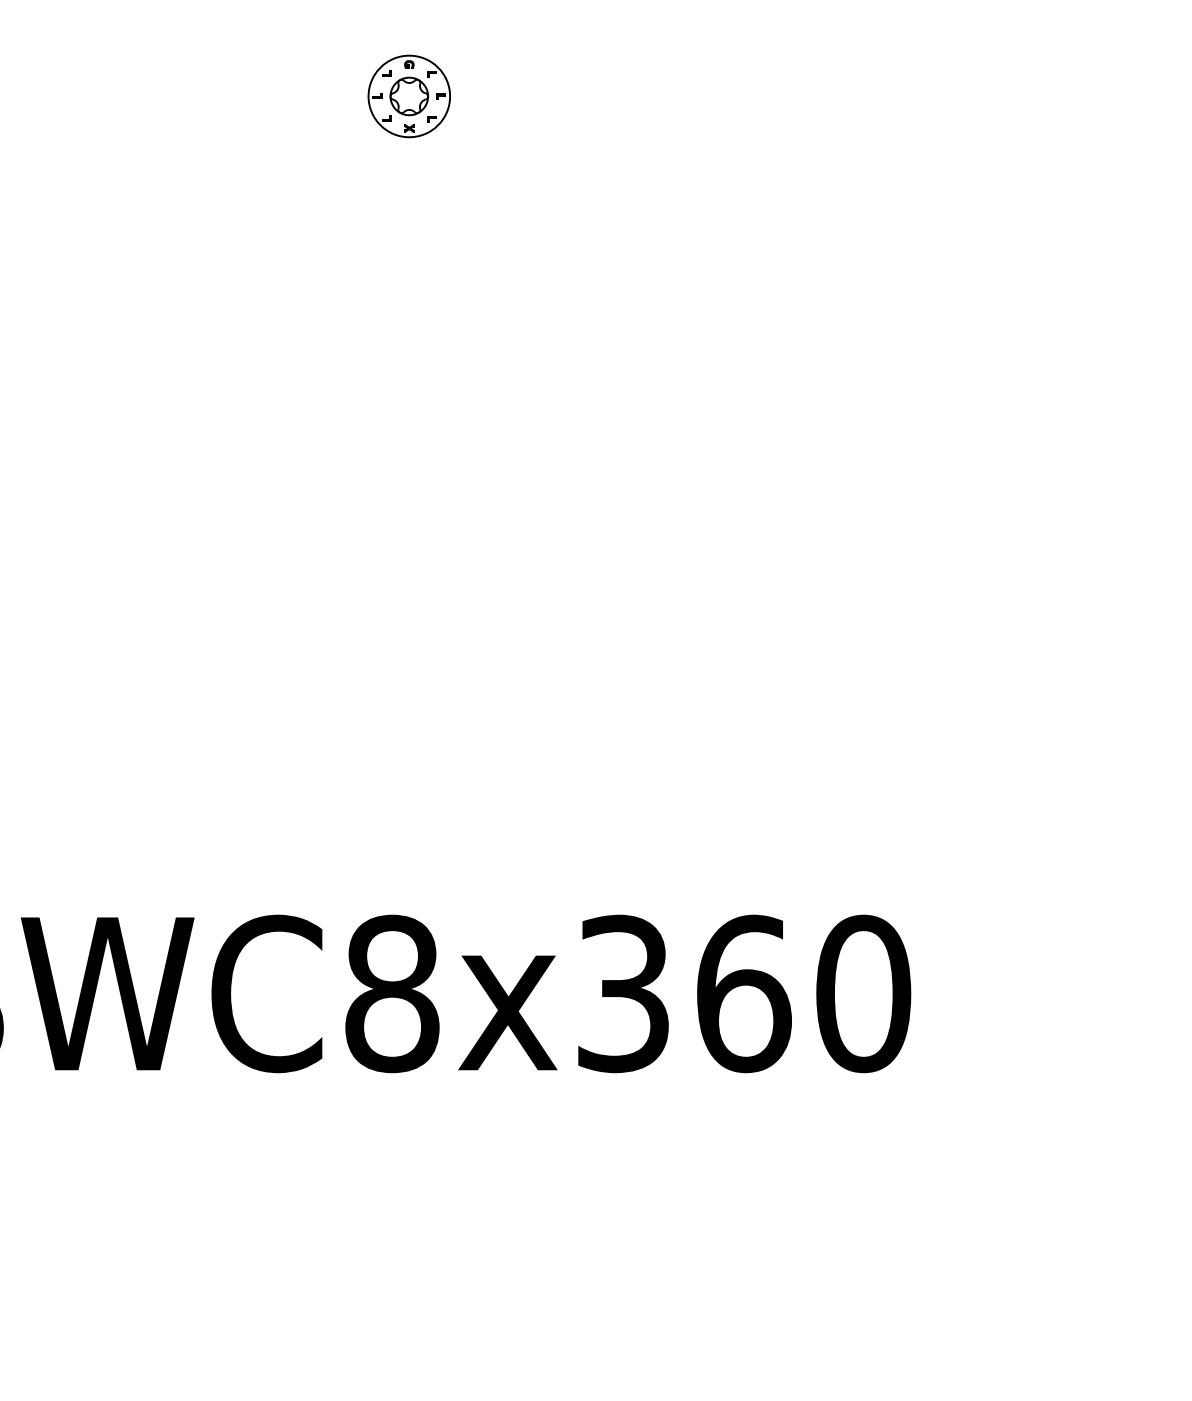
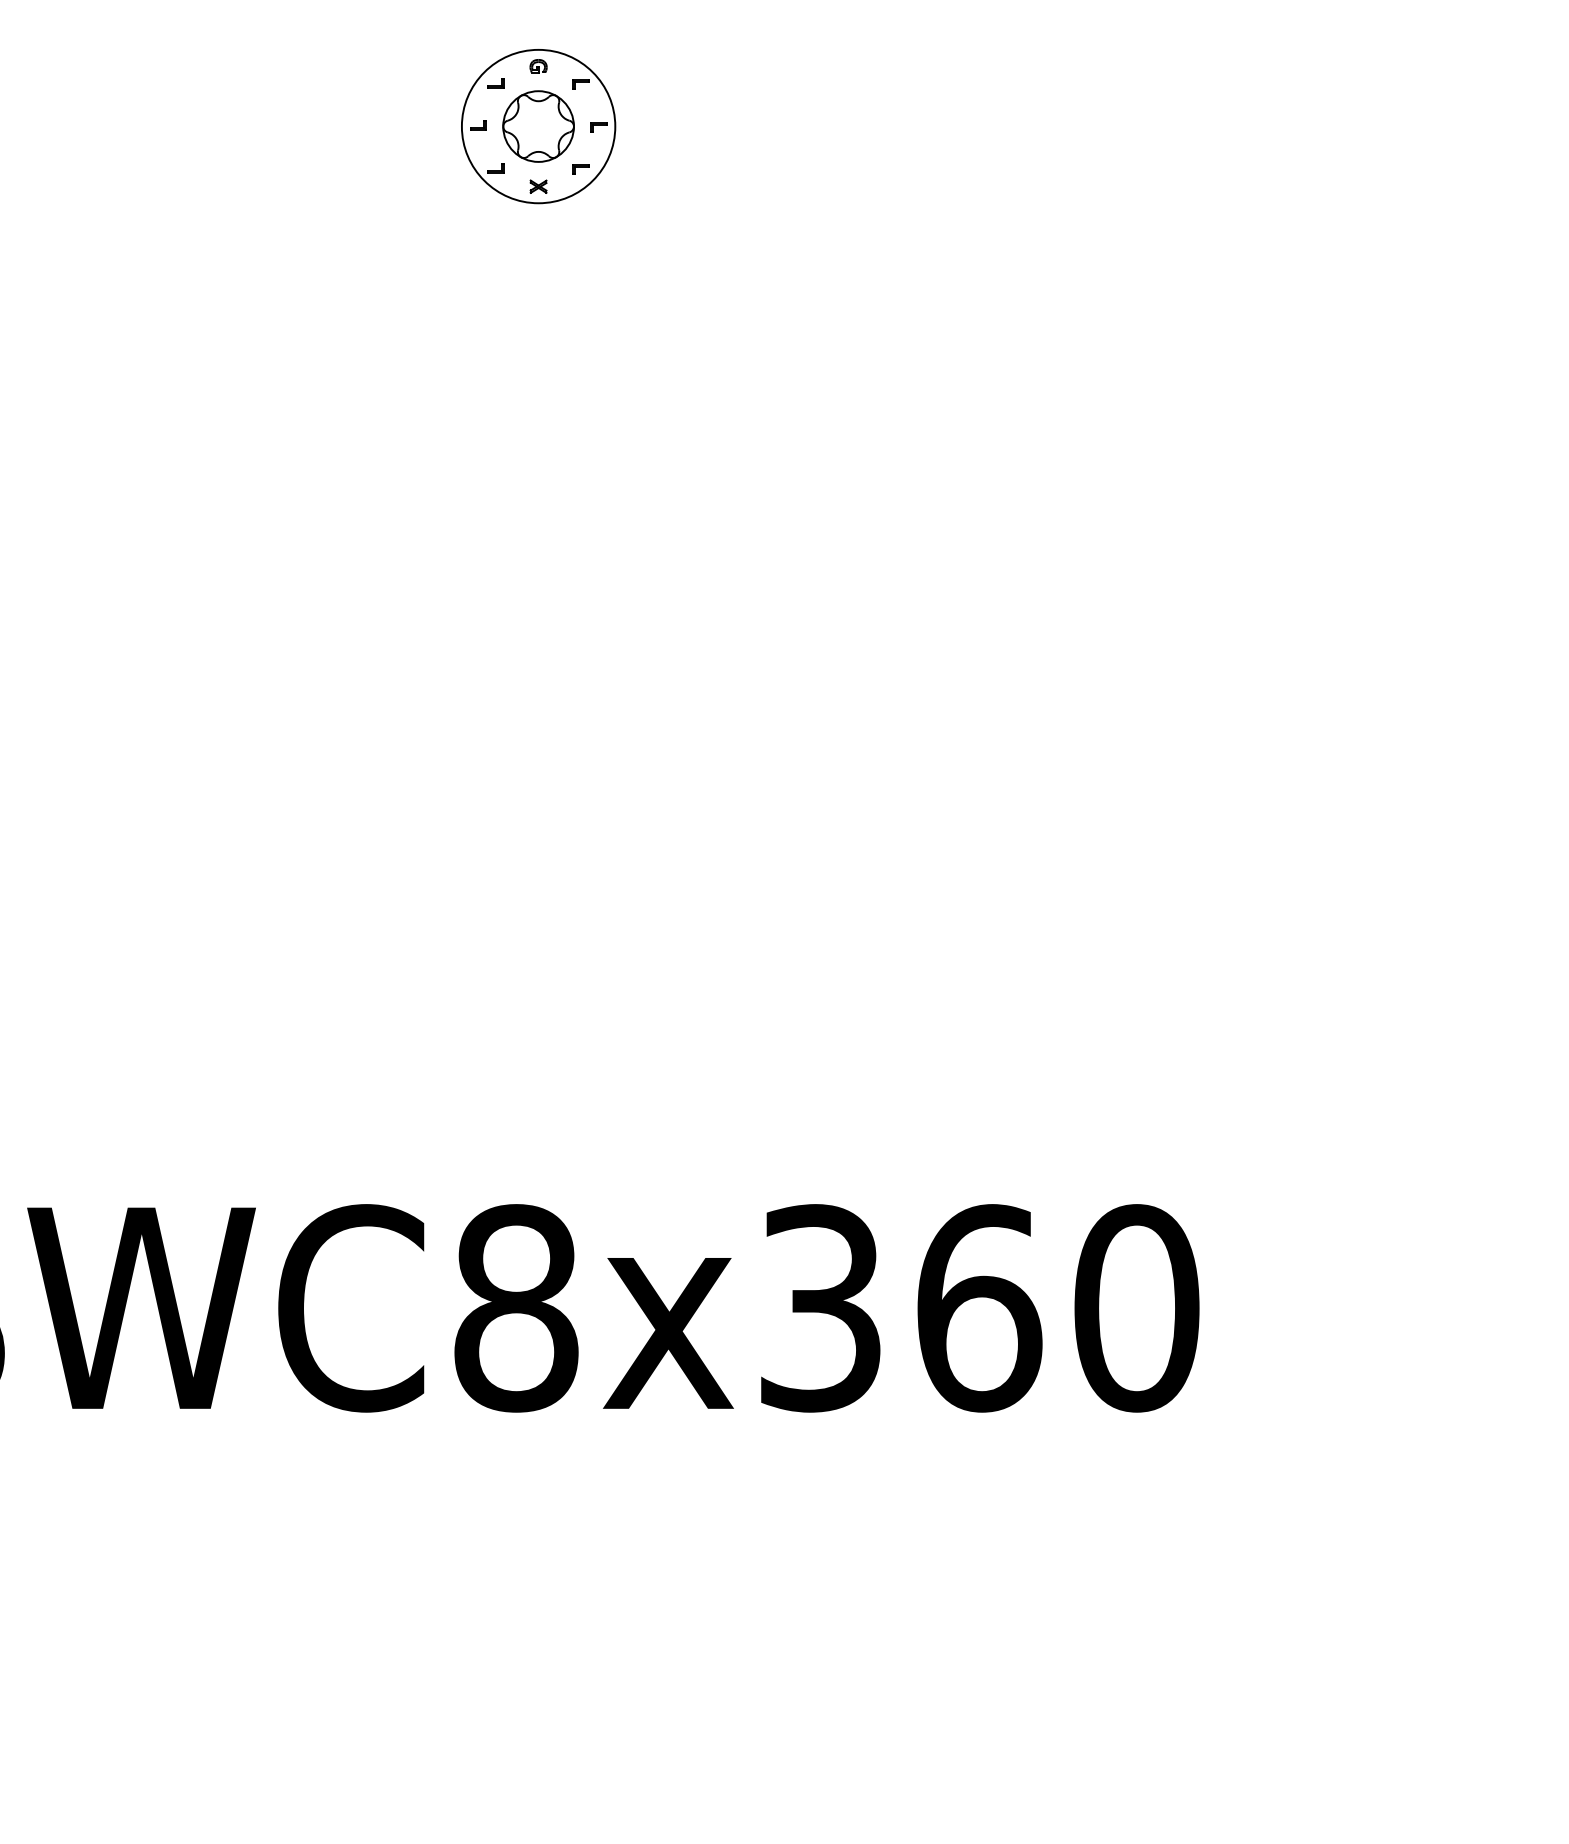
part: (409, 96) -> (538, 126), size x1.43

